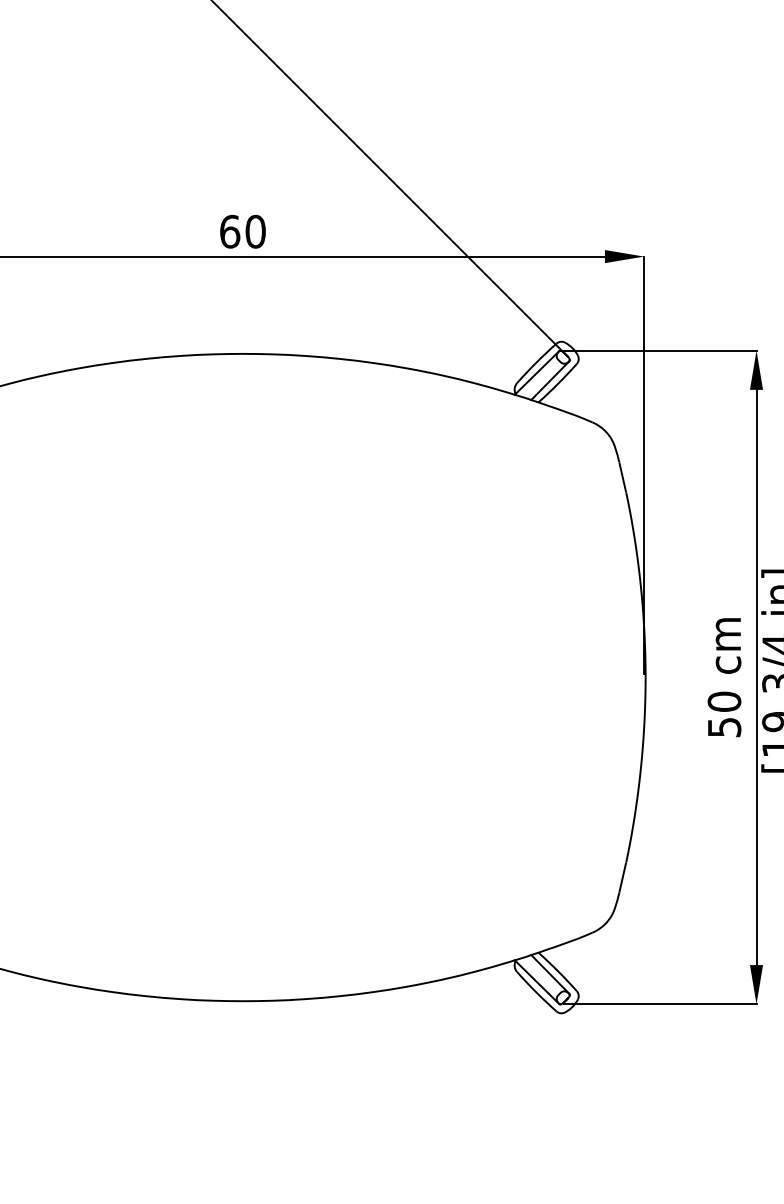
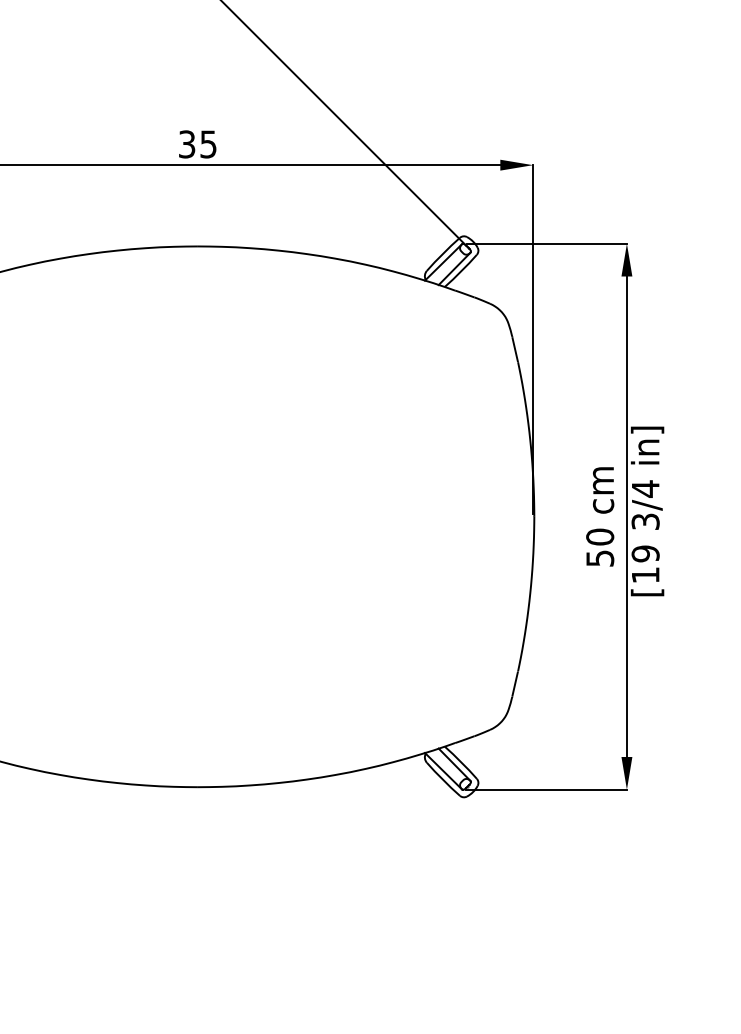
text: (242, 231) -> (197, 144), 60 -> 35

